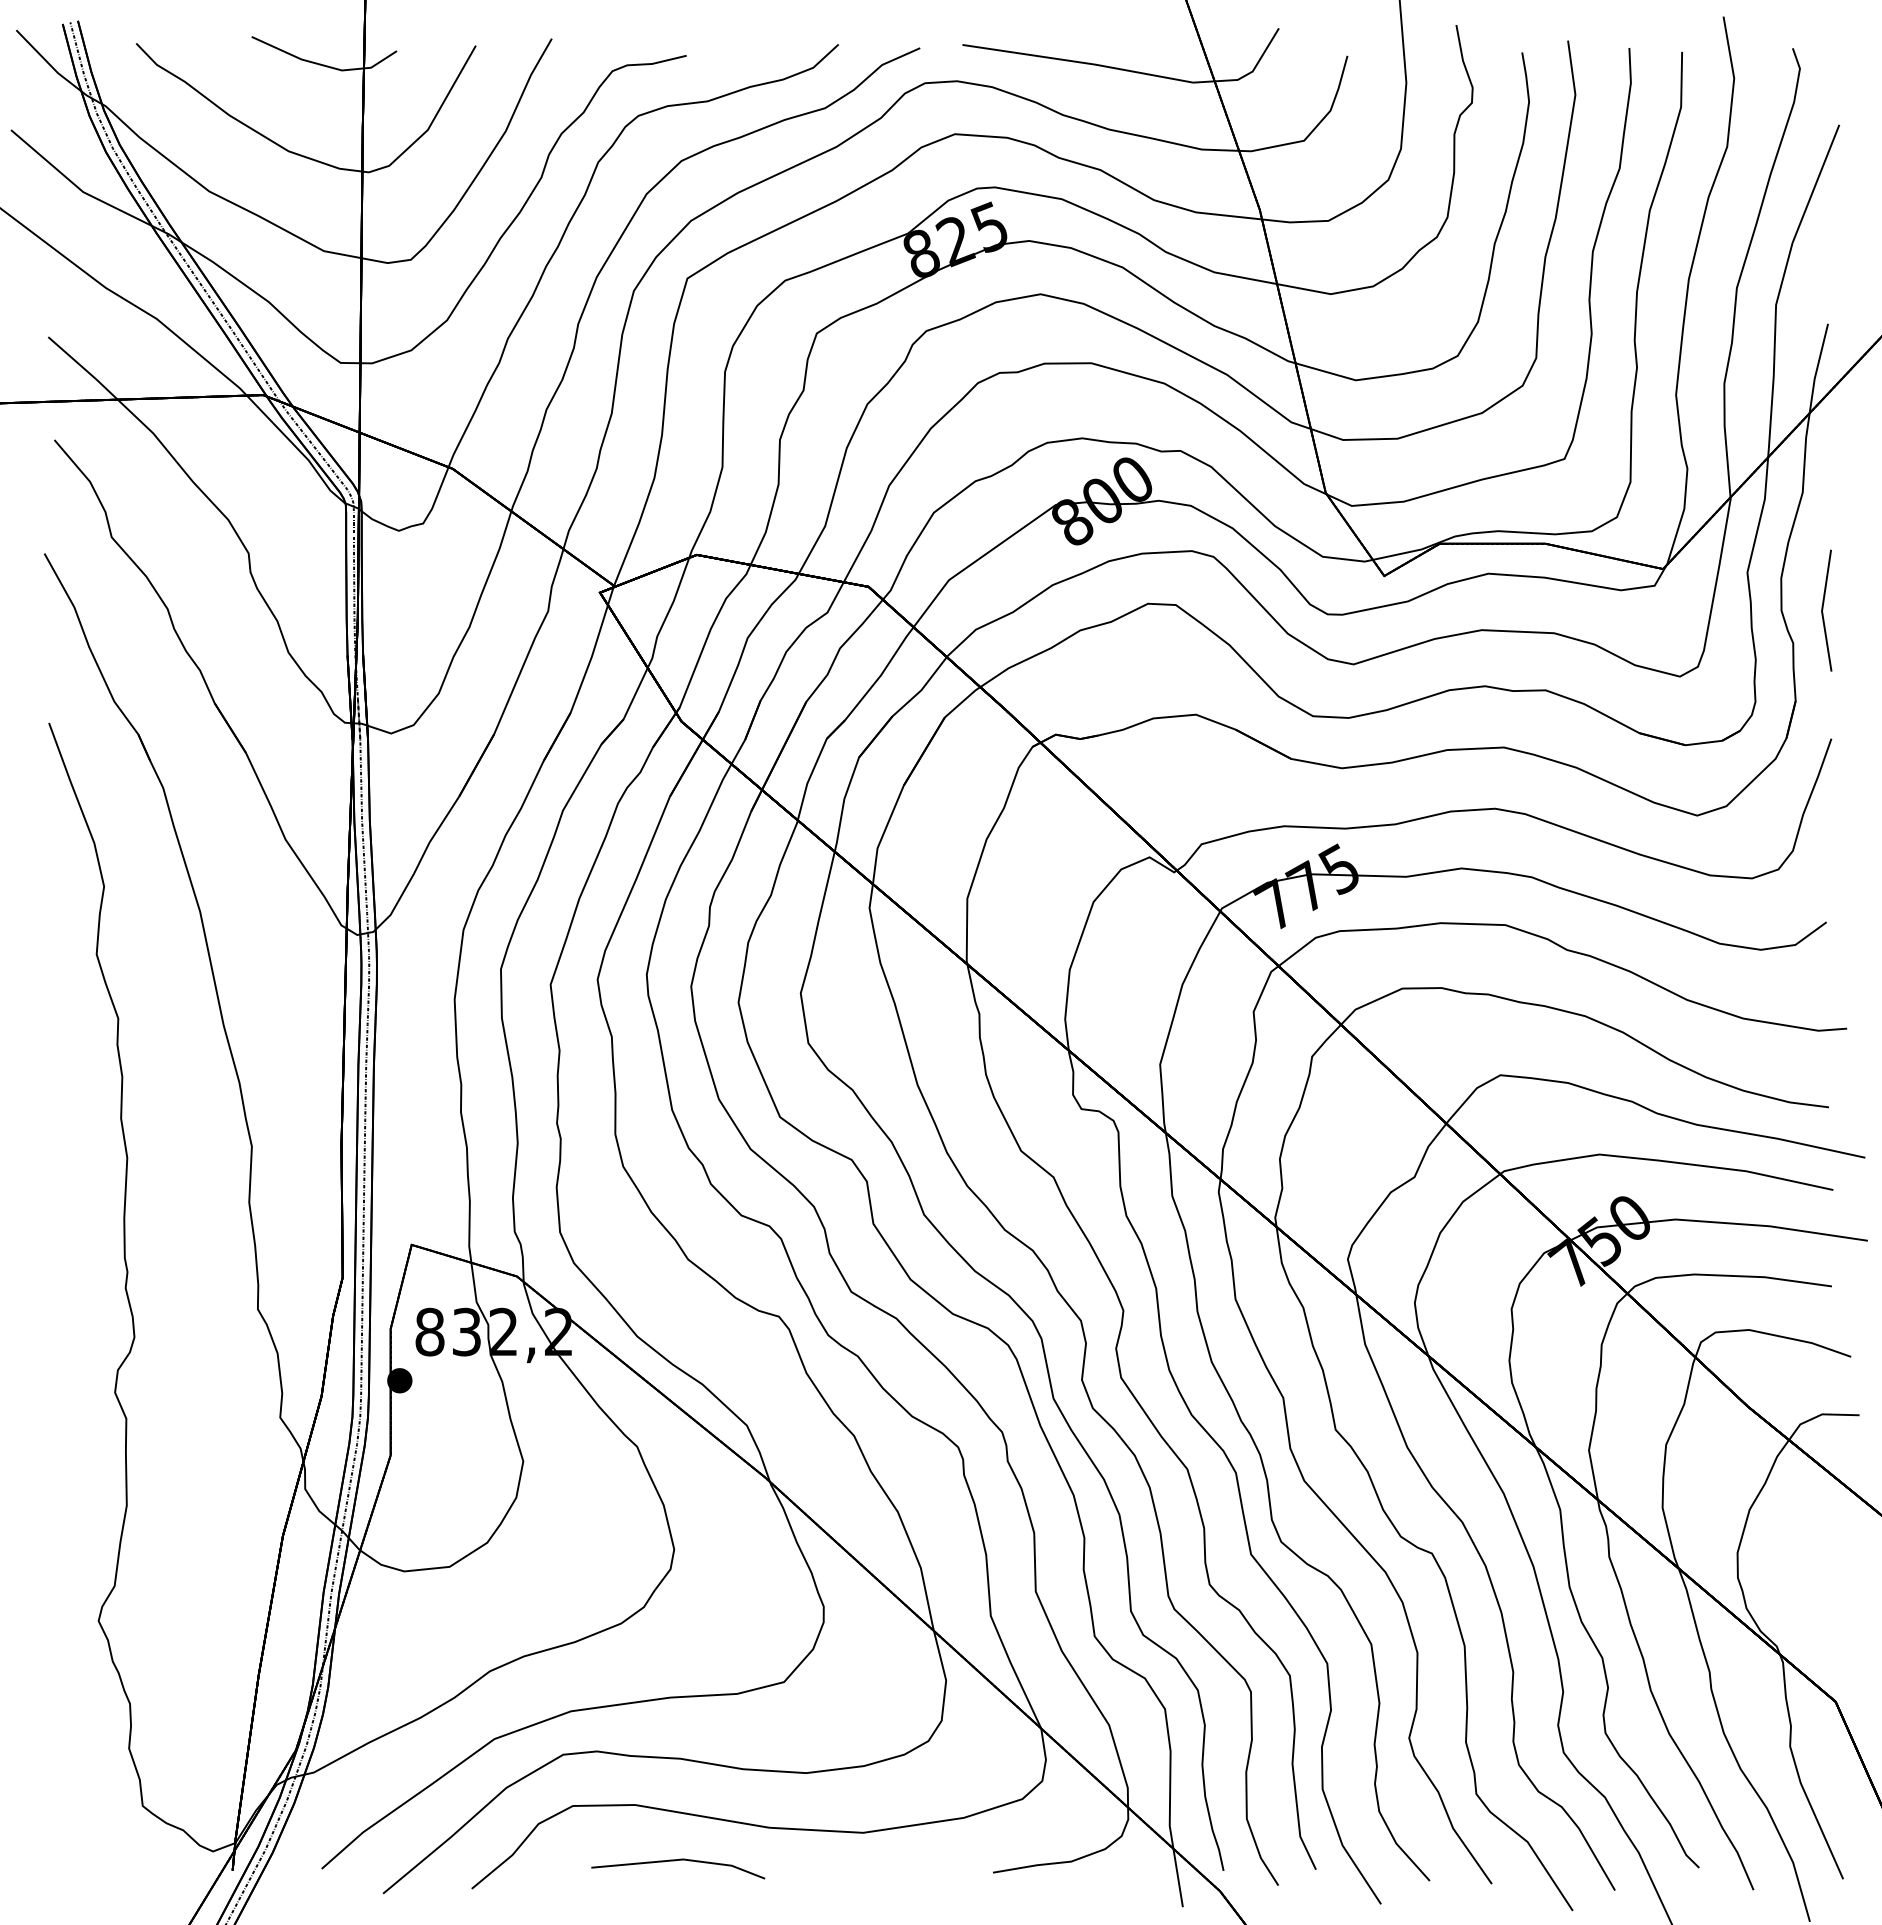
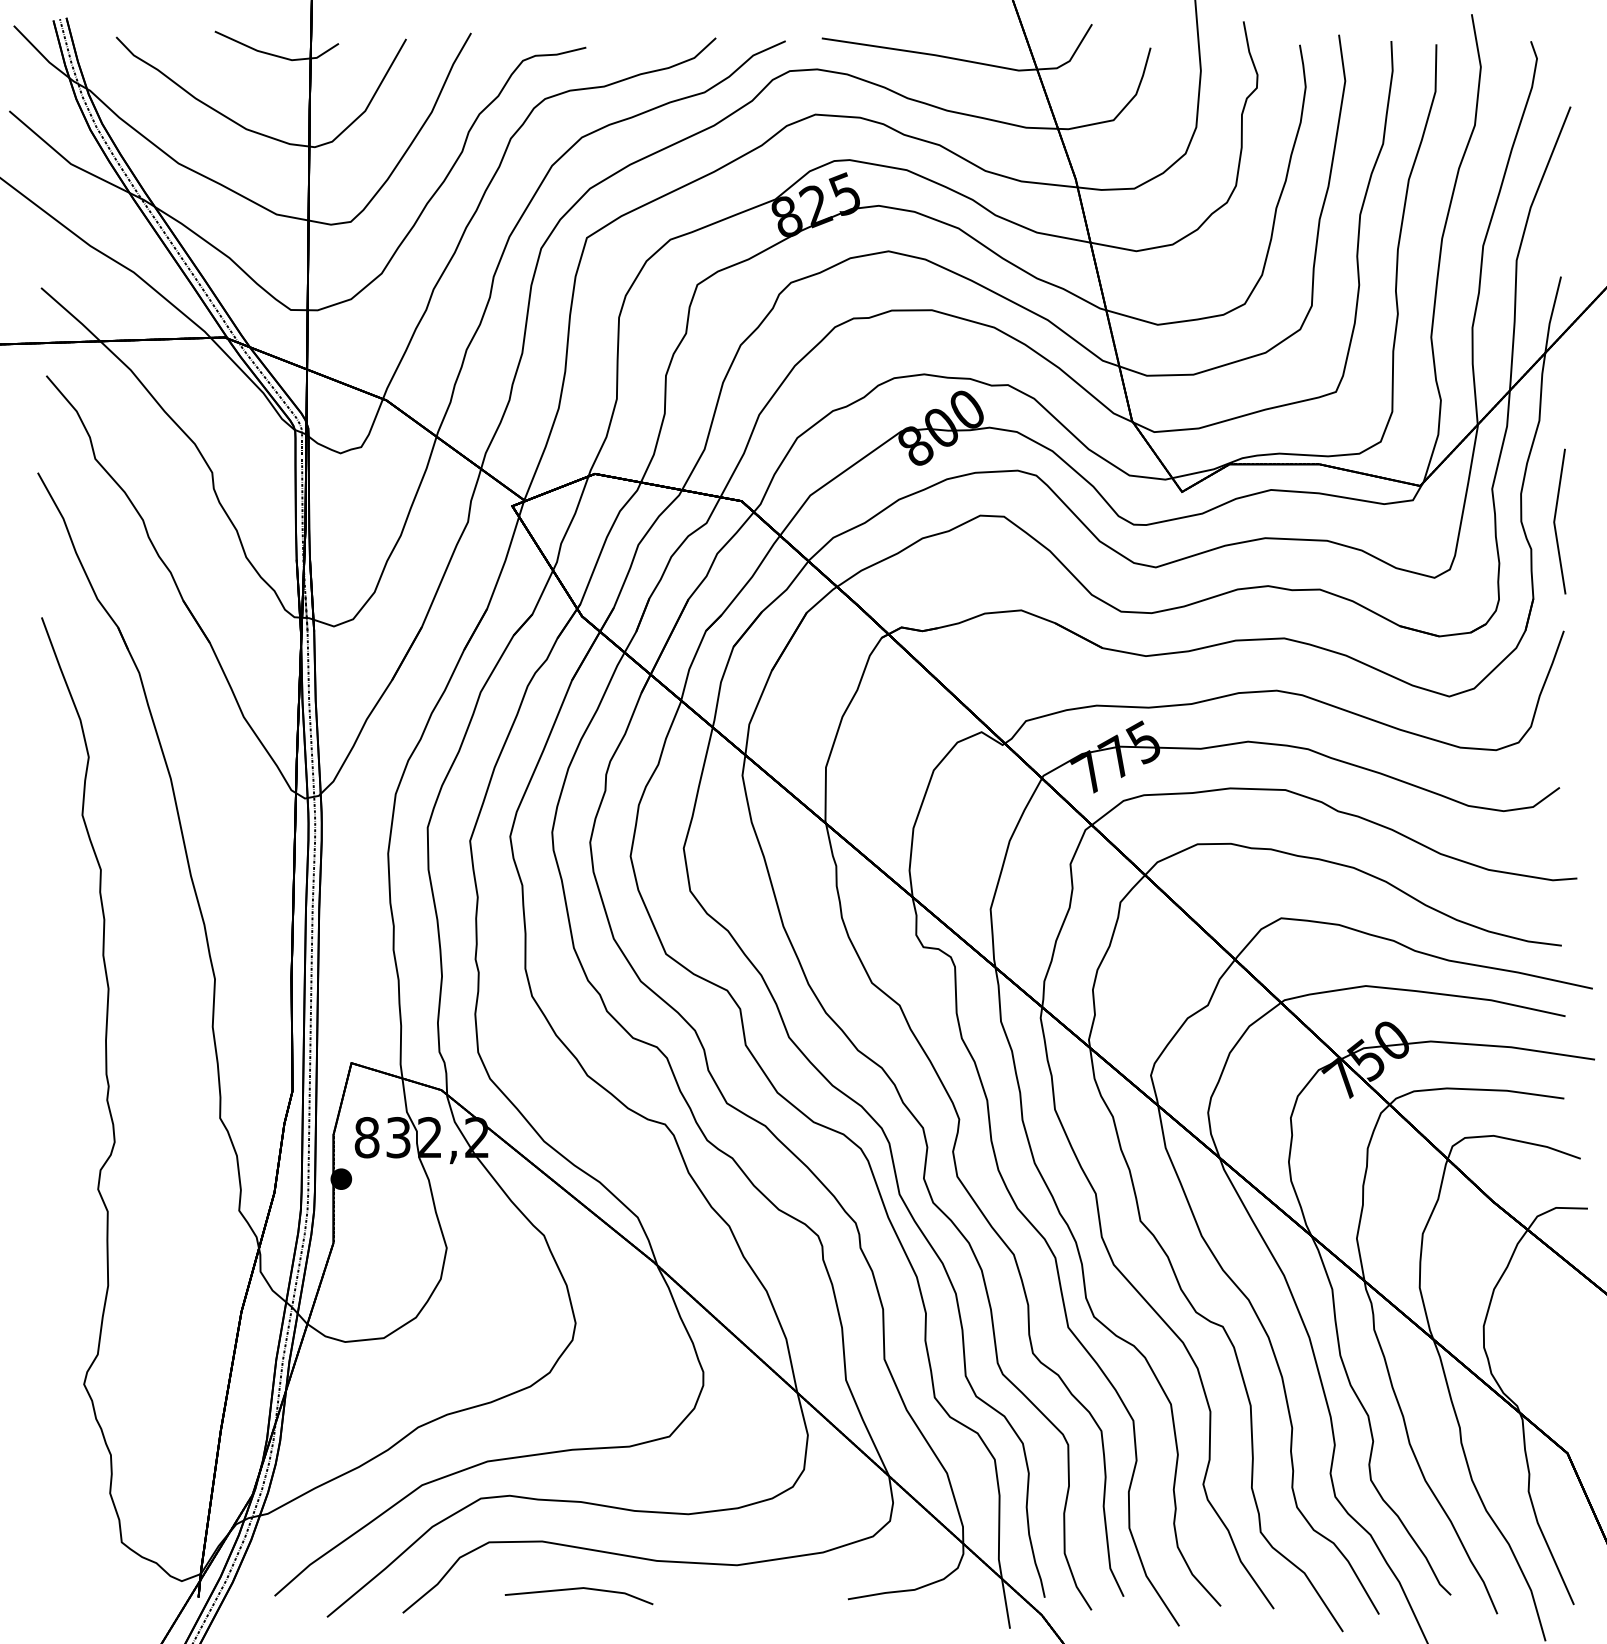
part: (1826, 610) -> (1559, 521), size x1.4

